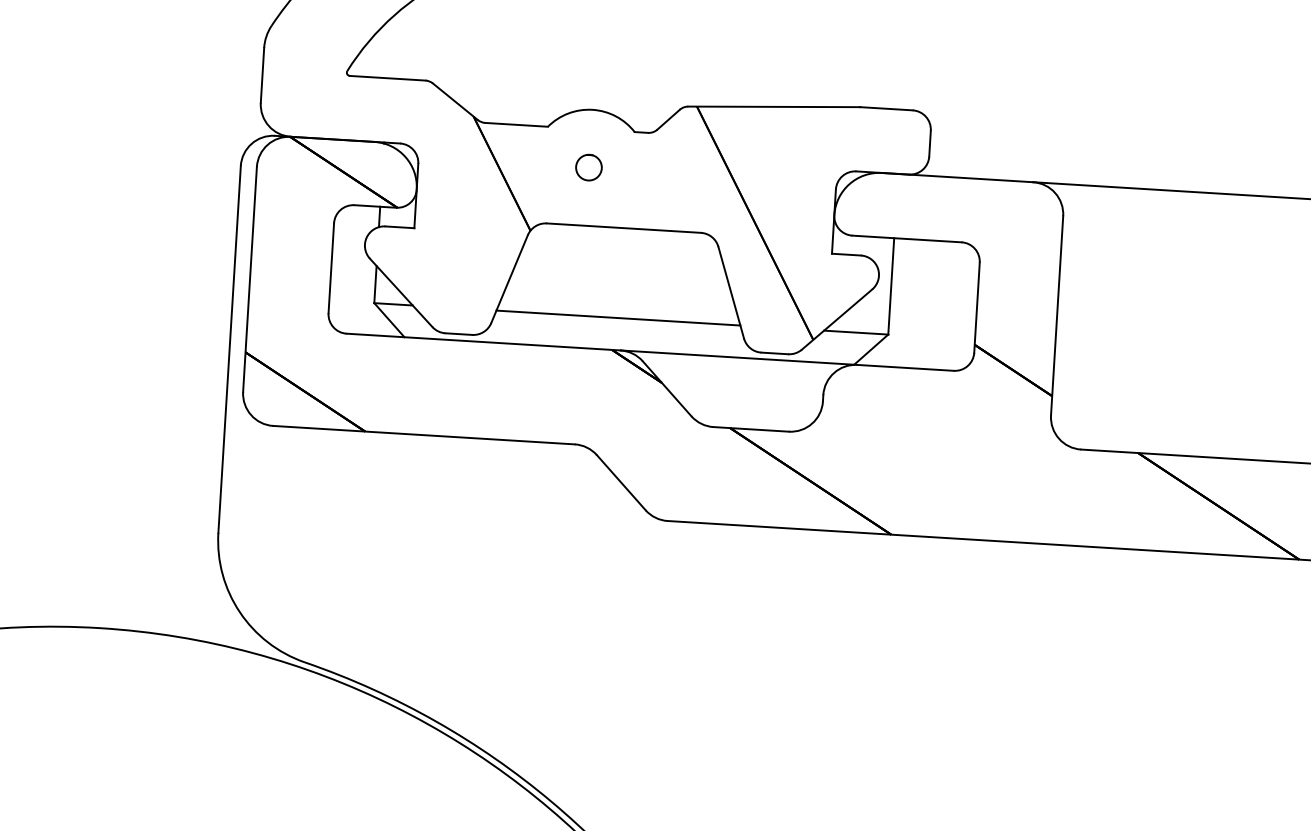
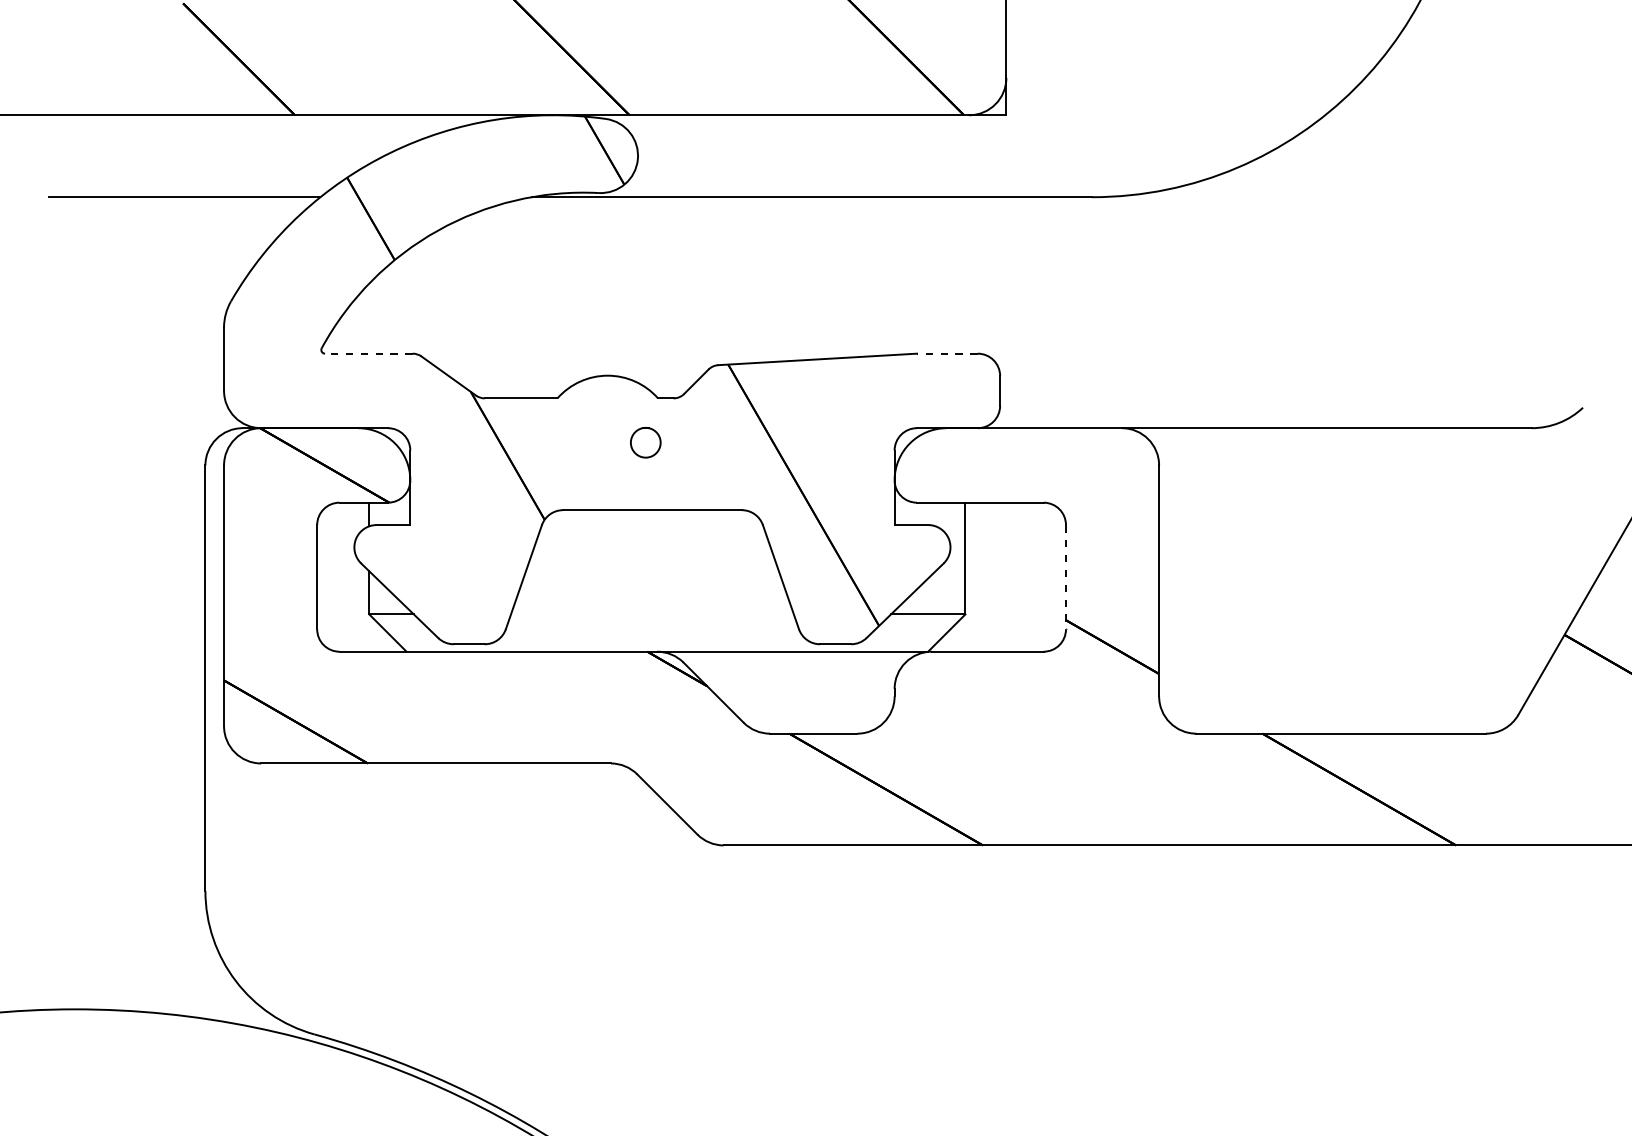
line: (387, 78) -> (368, 353), solid -> dashed
line: (885, 108) -> (946, 353), solid -> dashed
circle: (588, 167) -> (645, 442), moved
line: (976, 307) -> (1065, 577), solid -> dashed
line: (618, 318) -> (652, 614), removed

